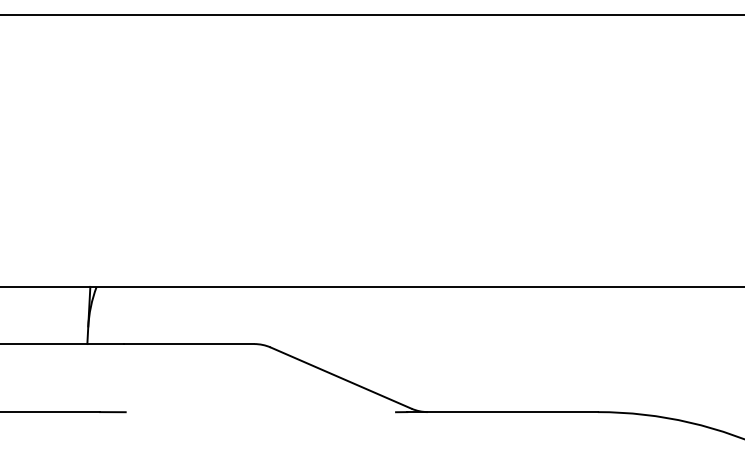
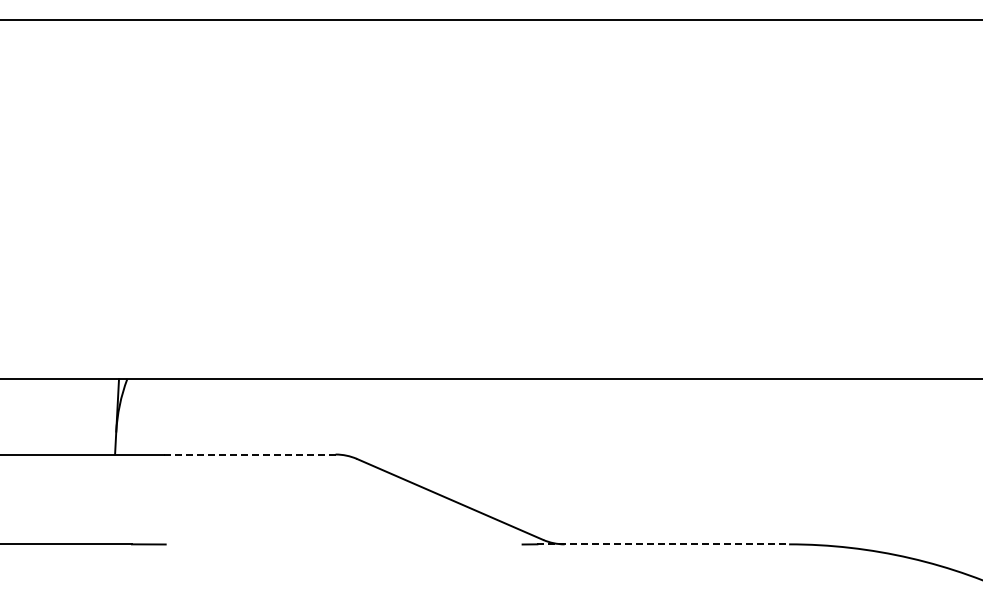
line: (189, 344) -> (249, 454), solid -> dashed
line: (502, 412) -> (663, 544), solid -> dashed

